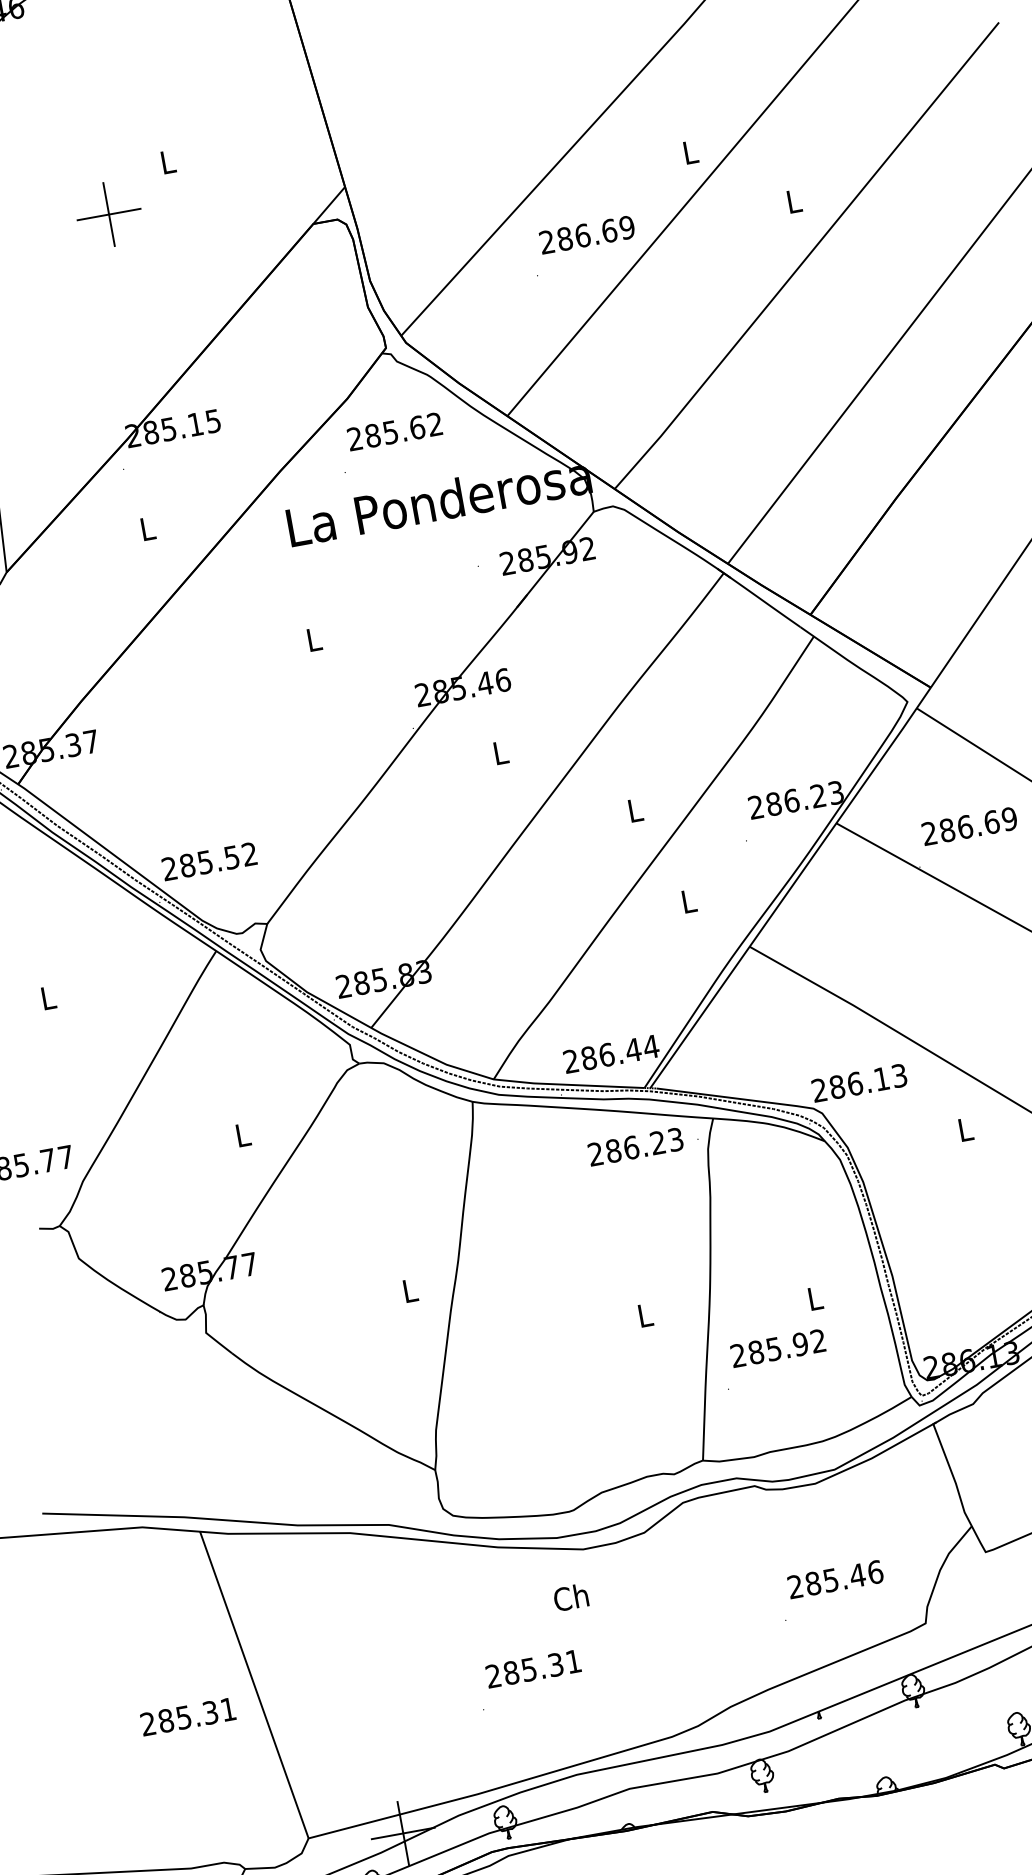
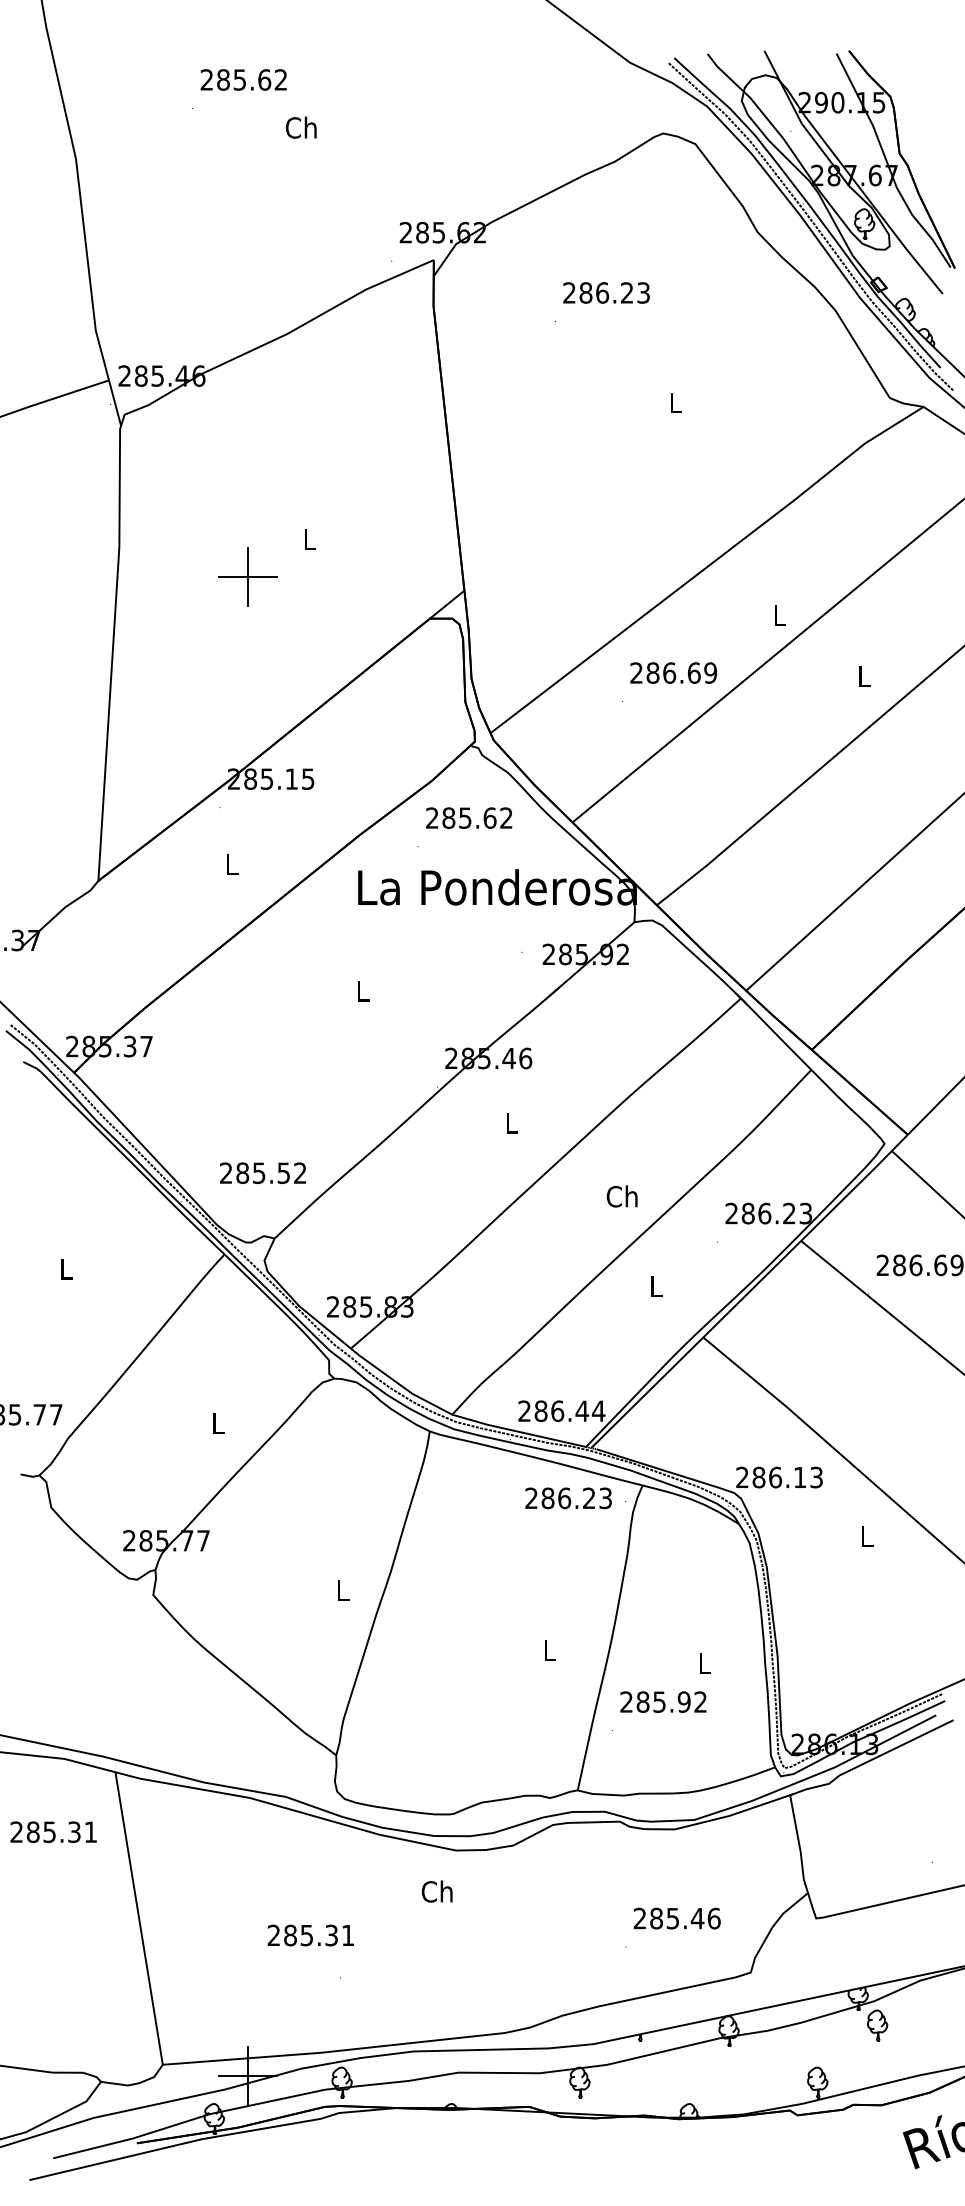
text: (633, 810) -> (621, 1196), L -> Ch
text: (208, 860) -> (262, 1172), moved
text: (533, 1669) -> (310, 1935), moved
text: (187, 1716) -> (53, 1831), moved

